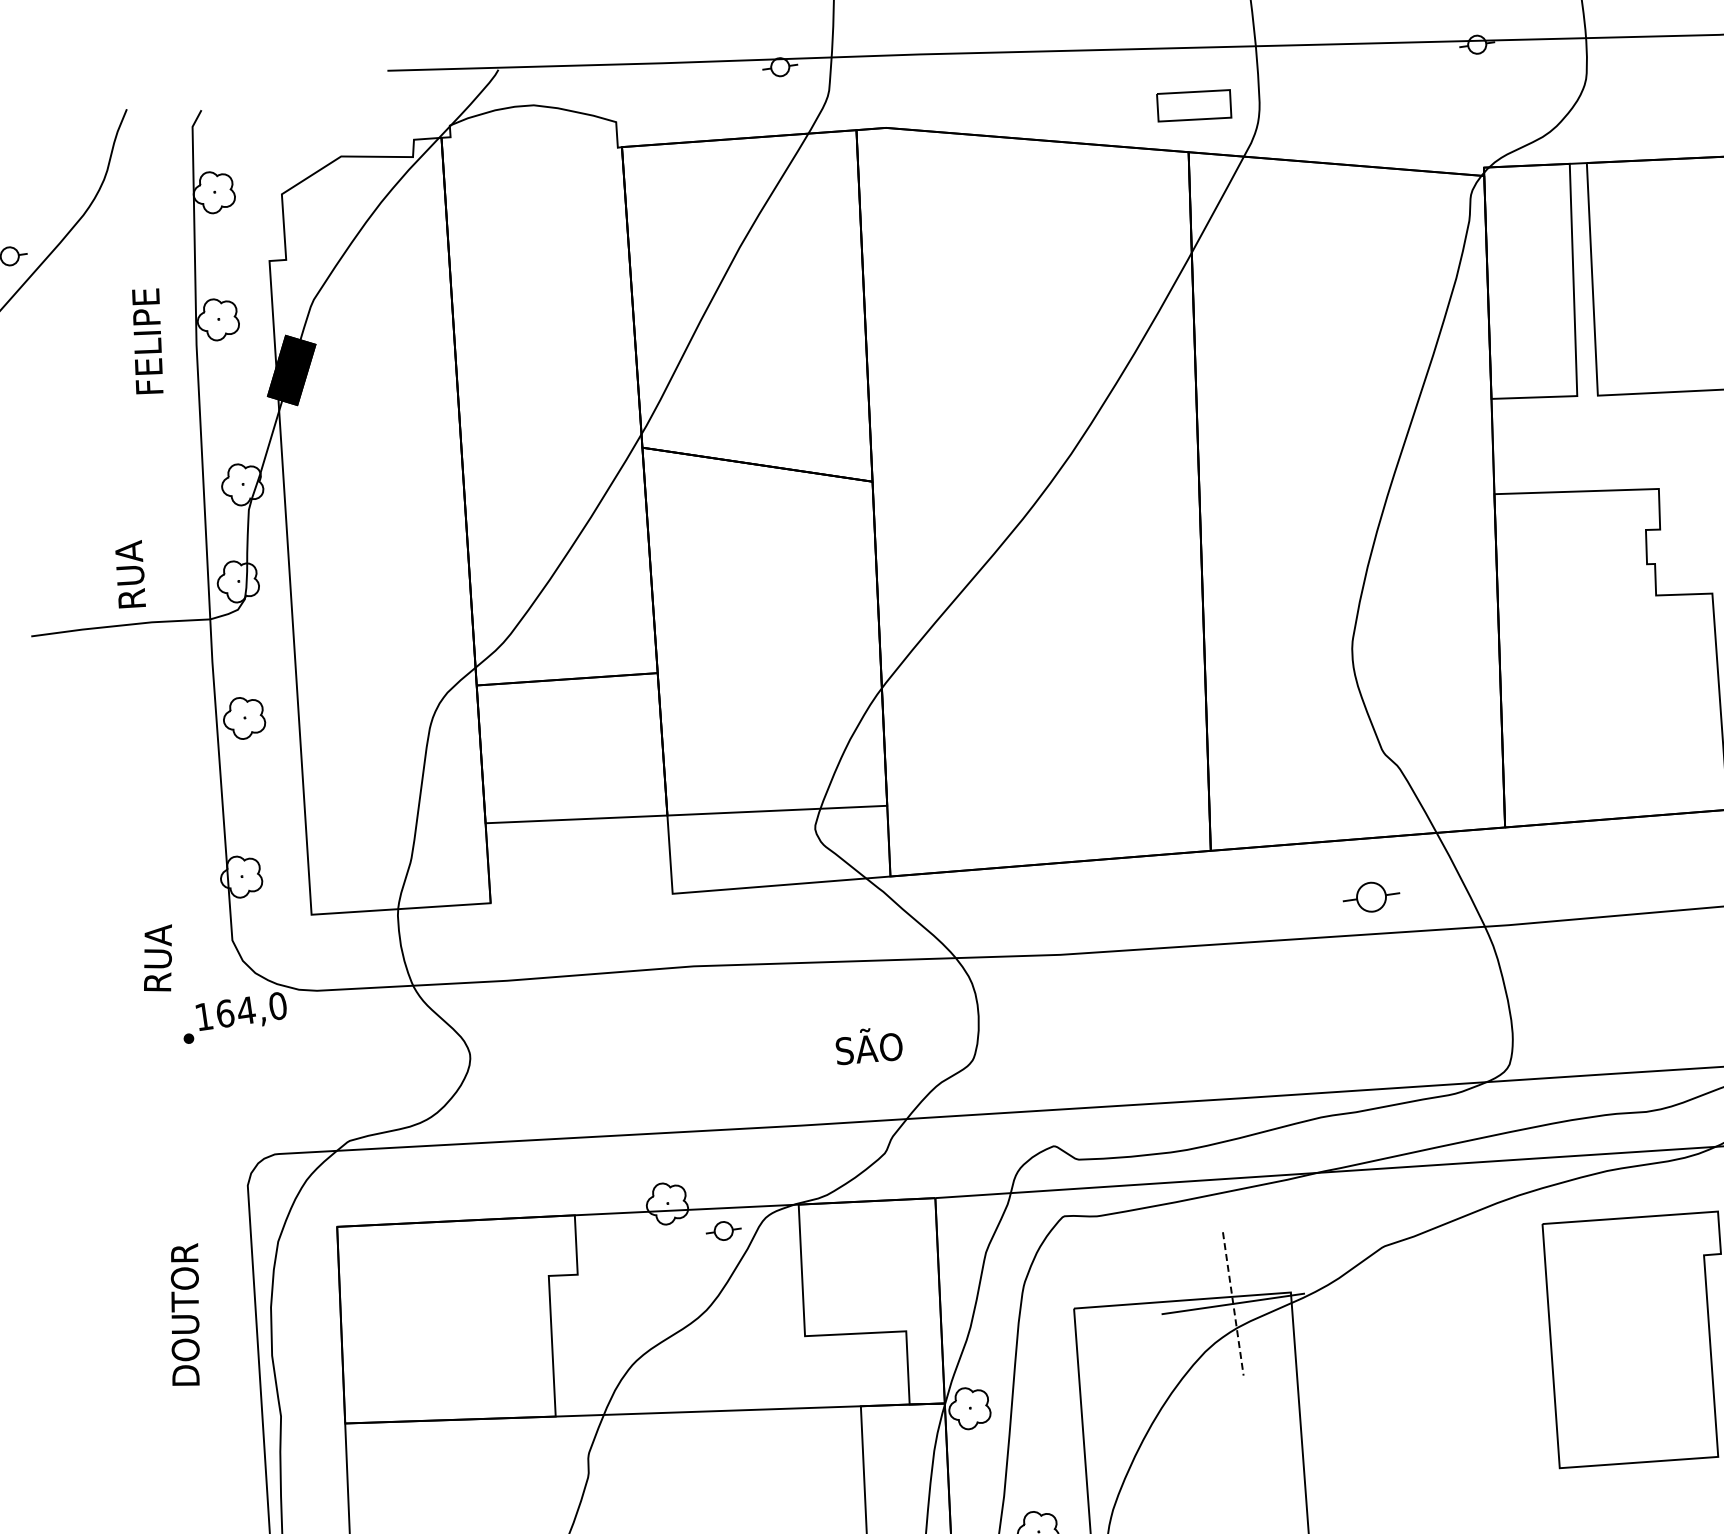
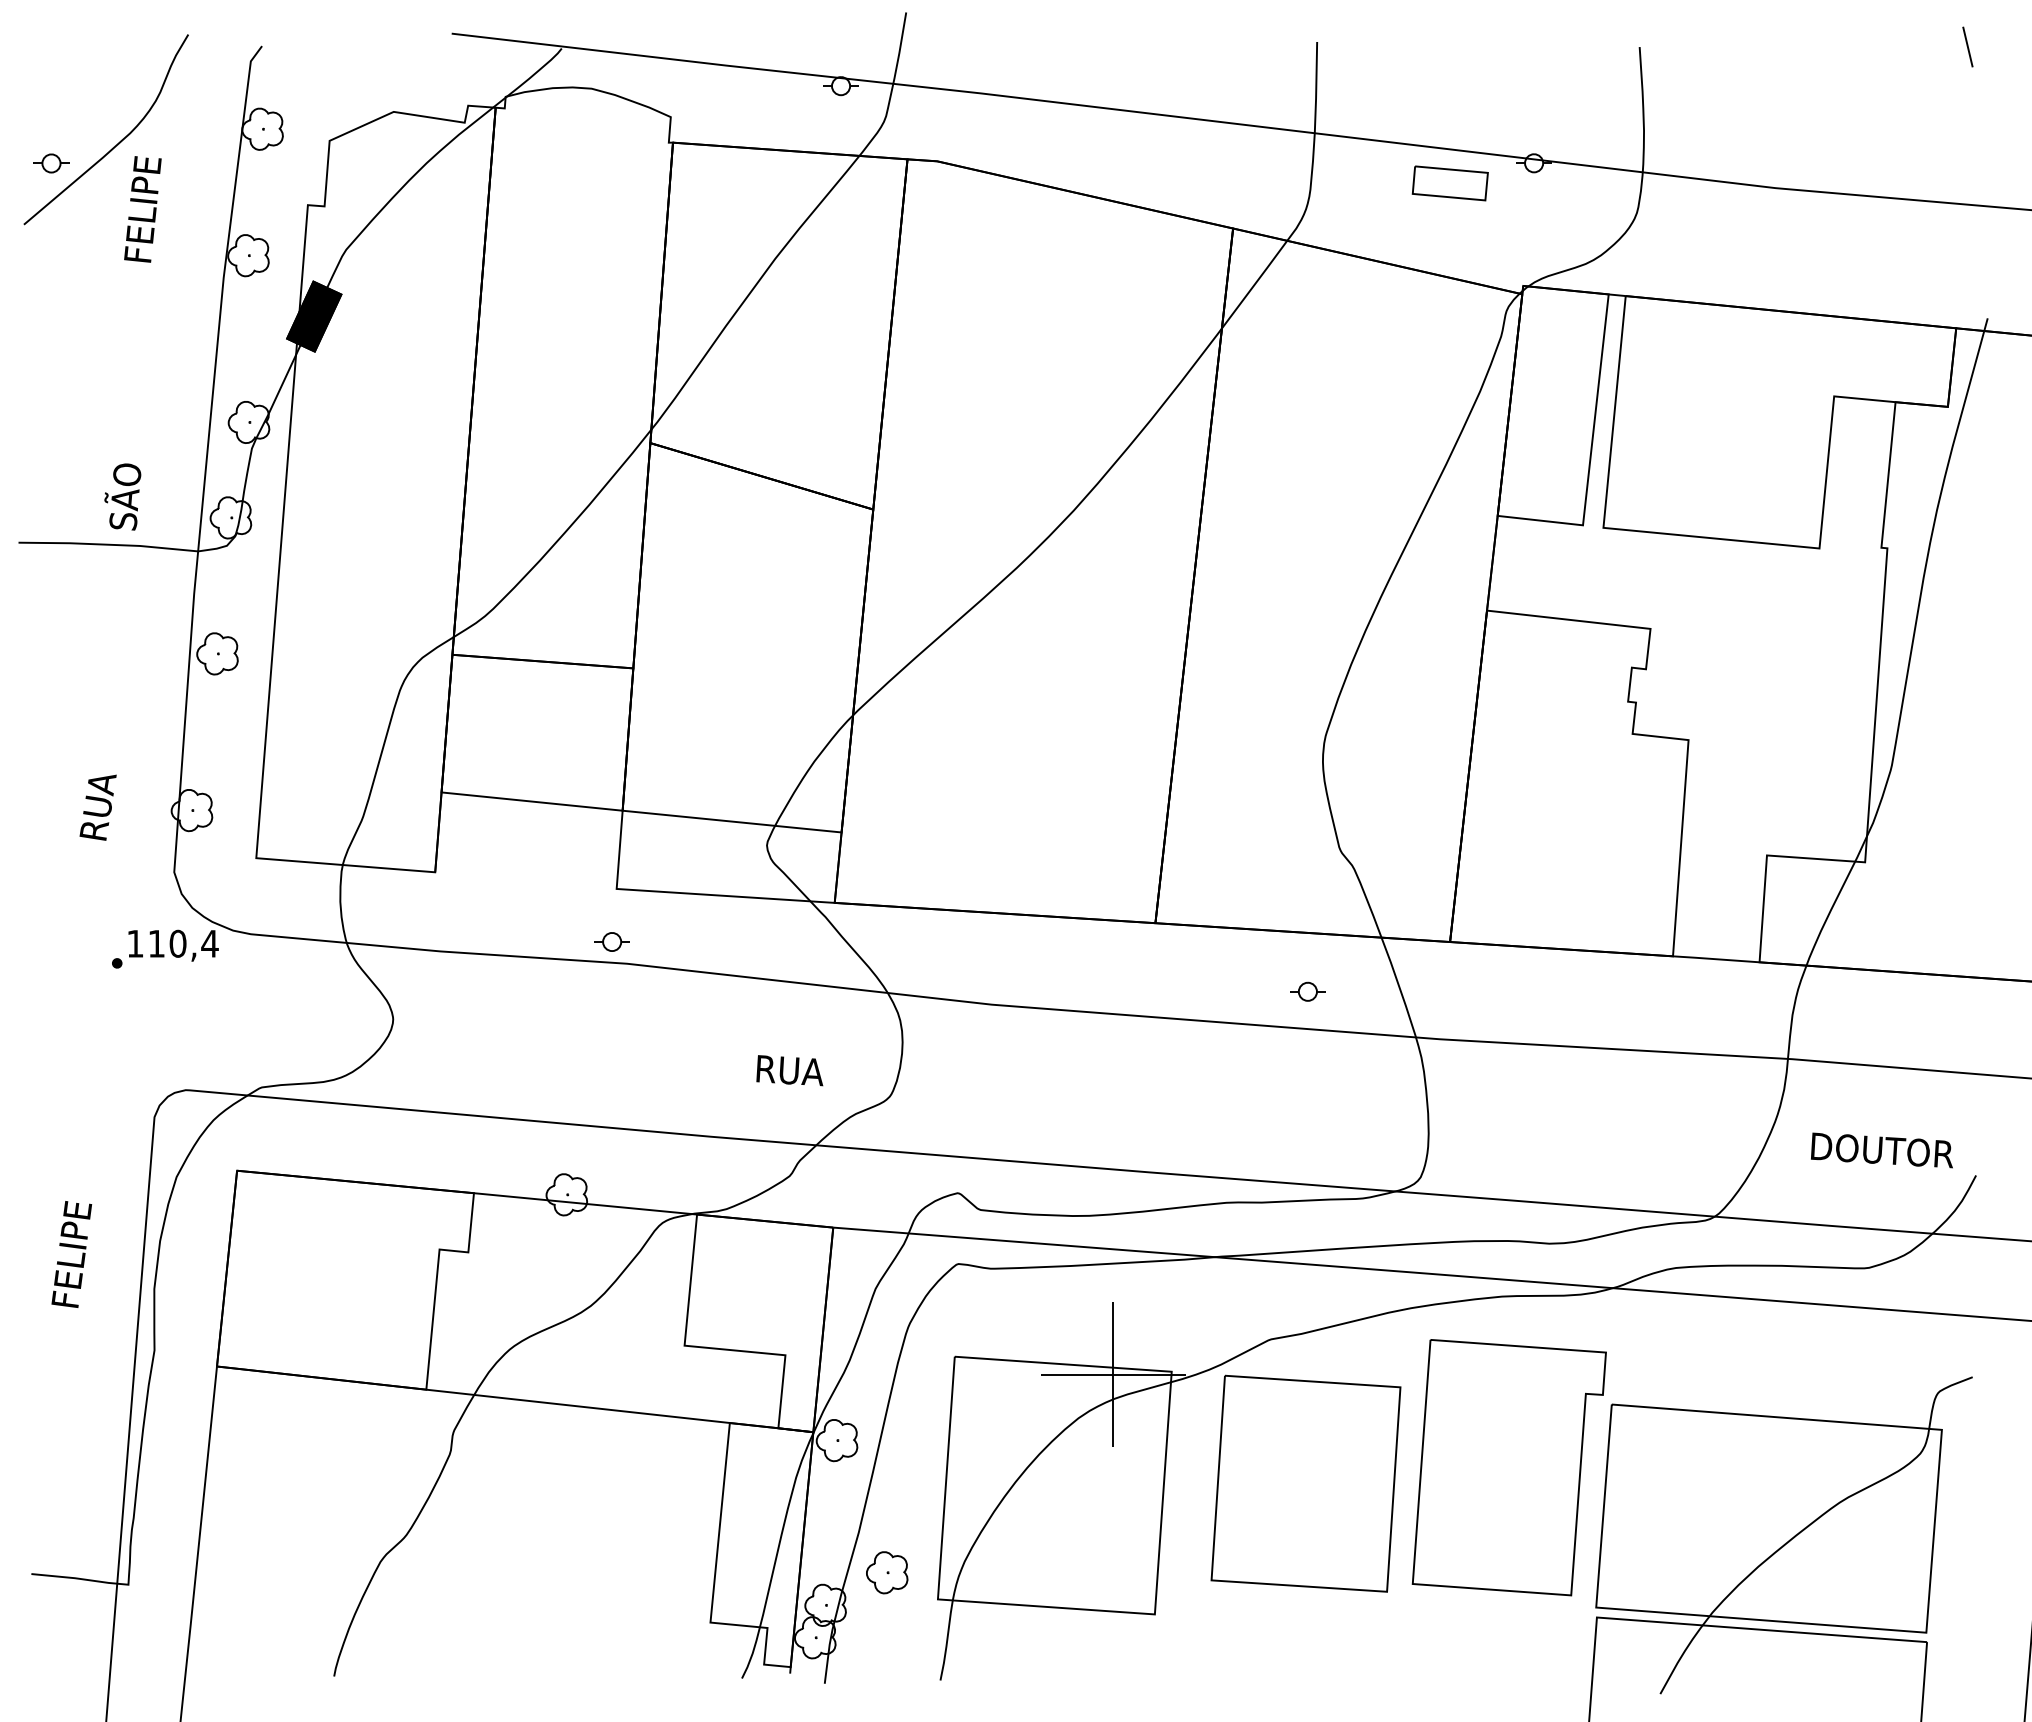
part: (1193, 106) -> (1449, 183), moved
text: (147, 341) -> (142, 209), moved
text: (127, 575) -> (122, 496), RUA -> SÃO
part: (1371, 896) -> (1307, 991), size x0.62
text: (157, 959) -> (97, 807), moved
text: (251, 1009) -> (183, 943), 164,0 -> 110,4
text: (869, 1045) -> (789, 1067), SÃO -> RUA
part: (723, 1230) -> (611, 941), moved
line: (1233, 1304) -> (1113, 1375), dashed -> solid
text: (185, 1314) -> (74, 1235), DOUTOR -> FELIPE
part: (1439, 1384) -> (1305, 1483), added

